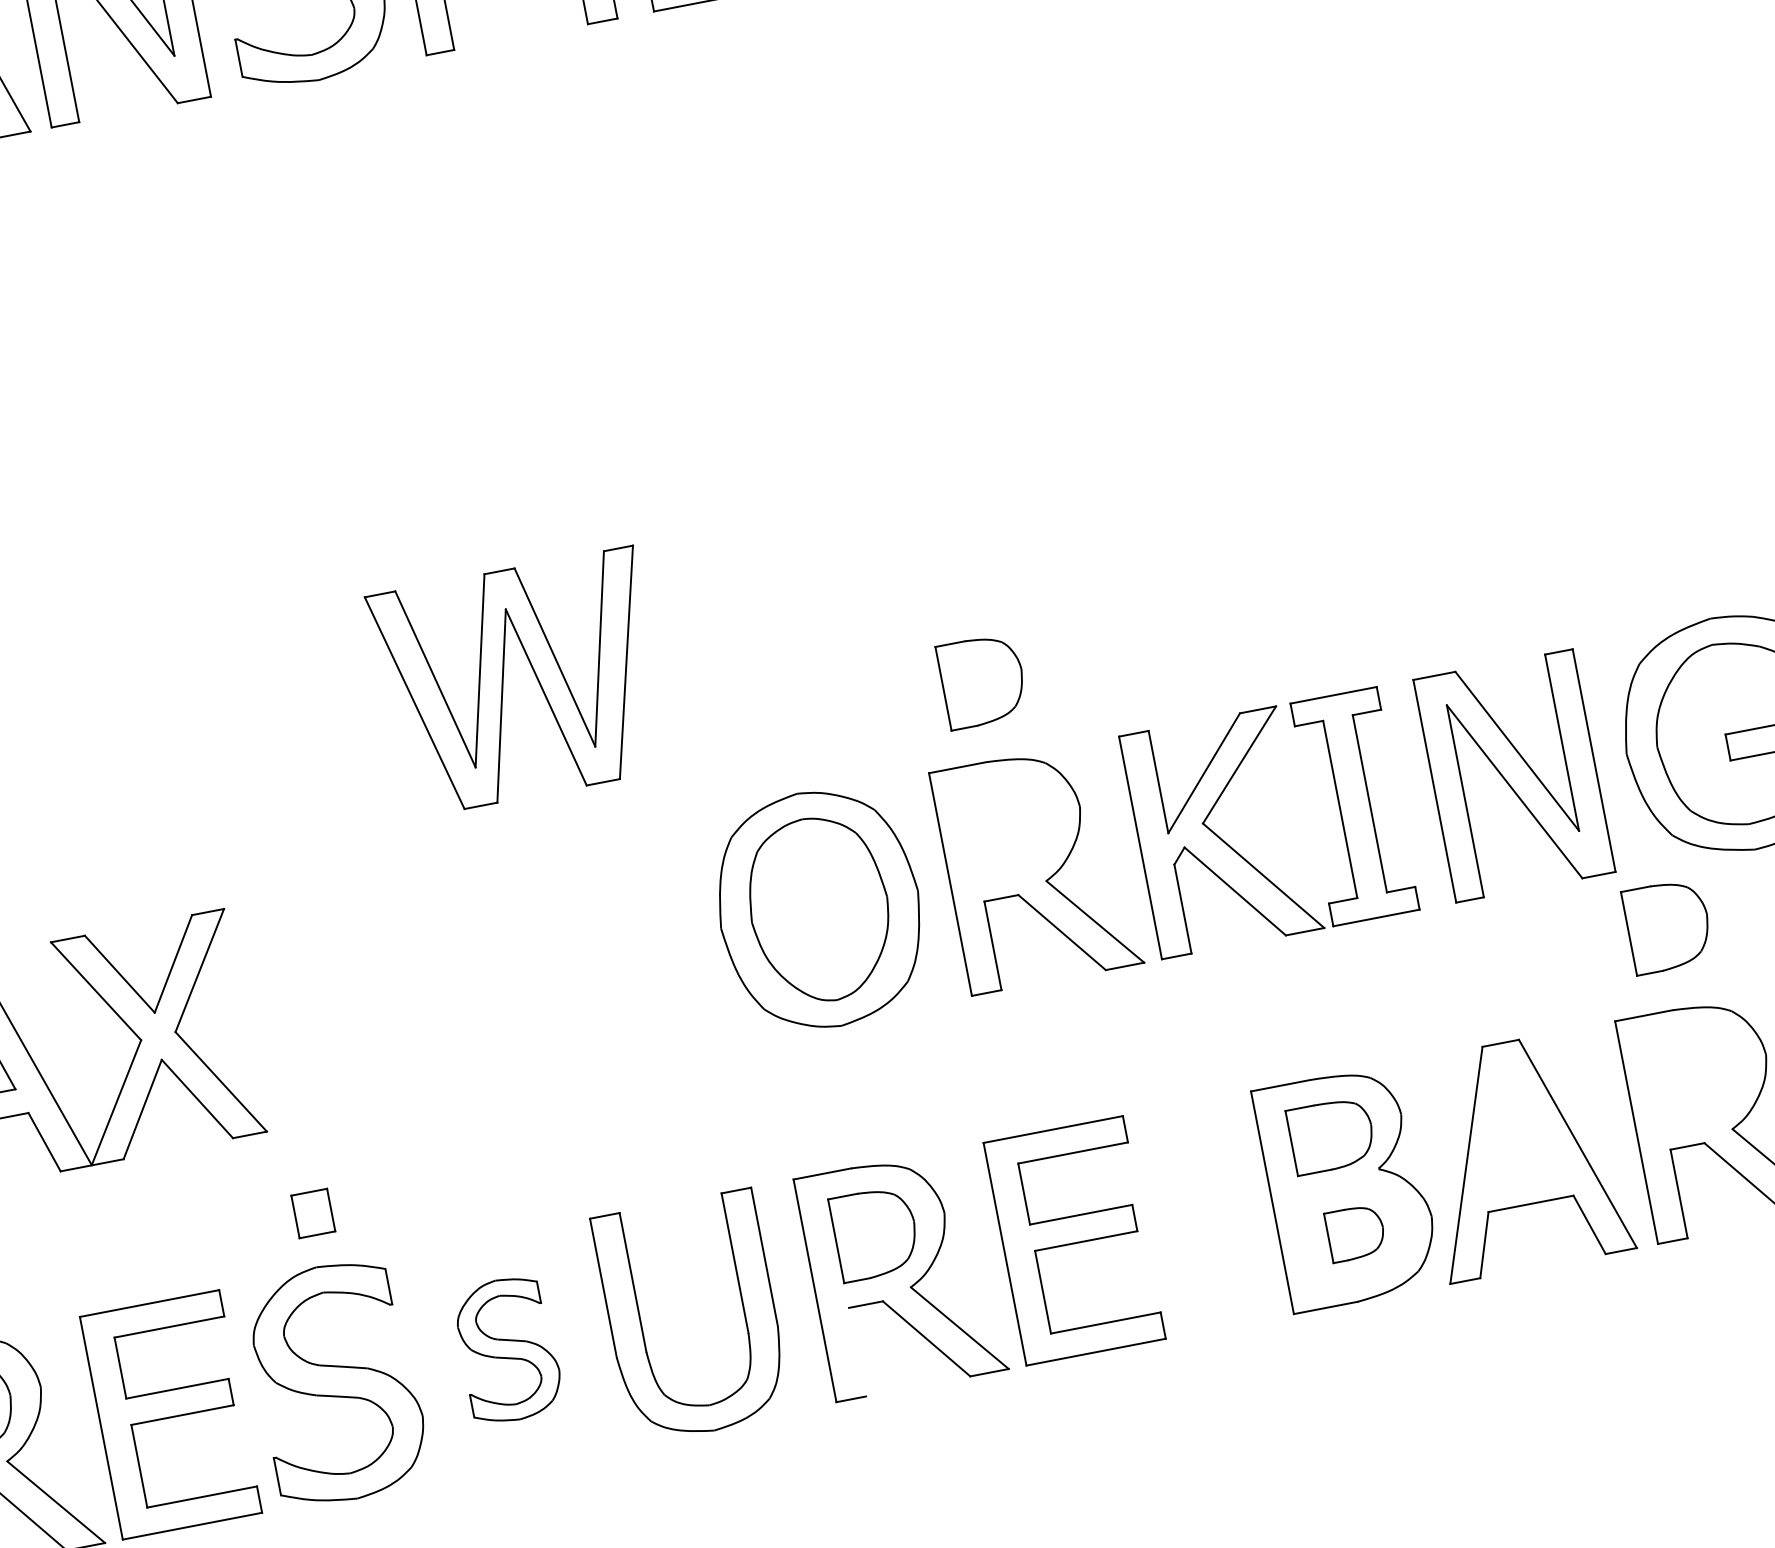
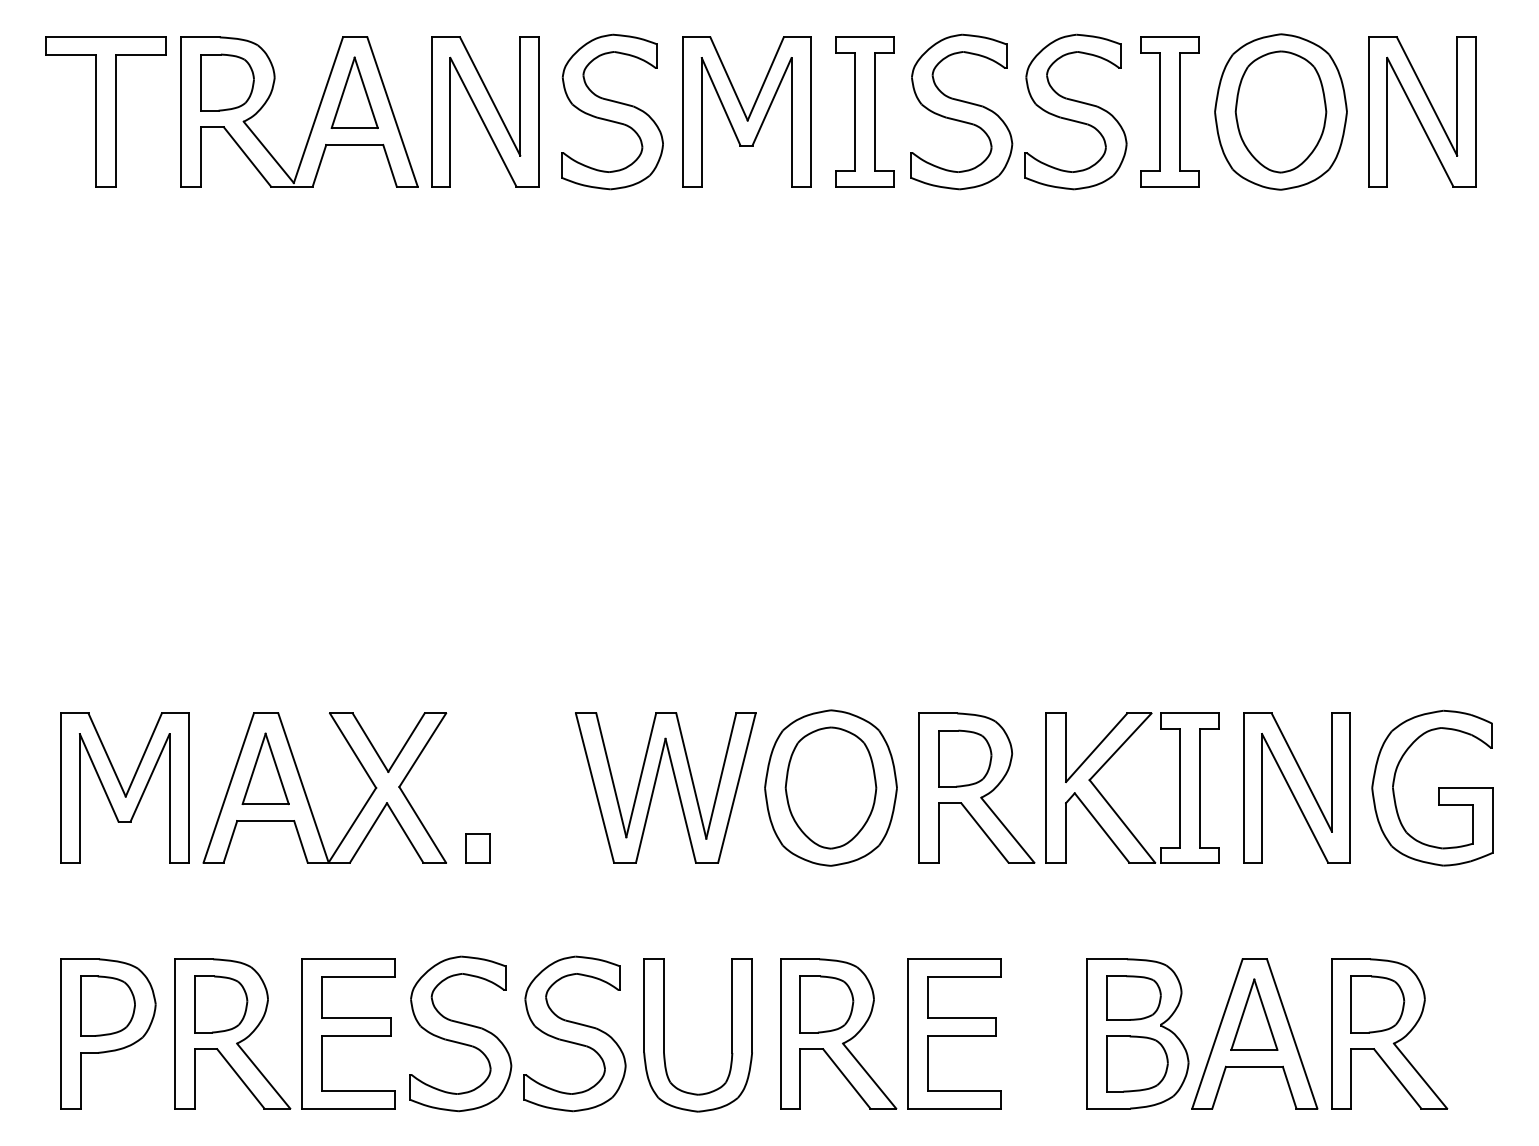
part: (983, 680) -> (965, 758), moved
part: (504, 683) -> (655, 786), moved
part: (1667, 926) -> (1377, 1004), moved
part: (1516, 1125) -> (1254, 1014), added
part: (312, 1213) -> (477, 848), moved
part: (1355, 1232) -> (1137, 1063), size x1.67
part: (507, 1349) -> (574, 1033), size x1.67
line: (857, 1351) -> (800, 1078), added

